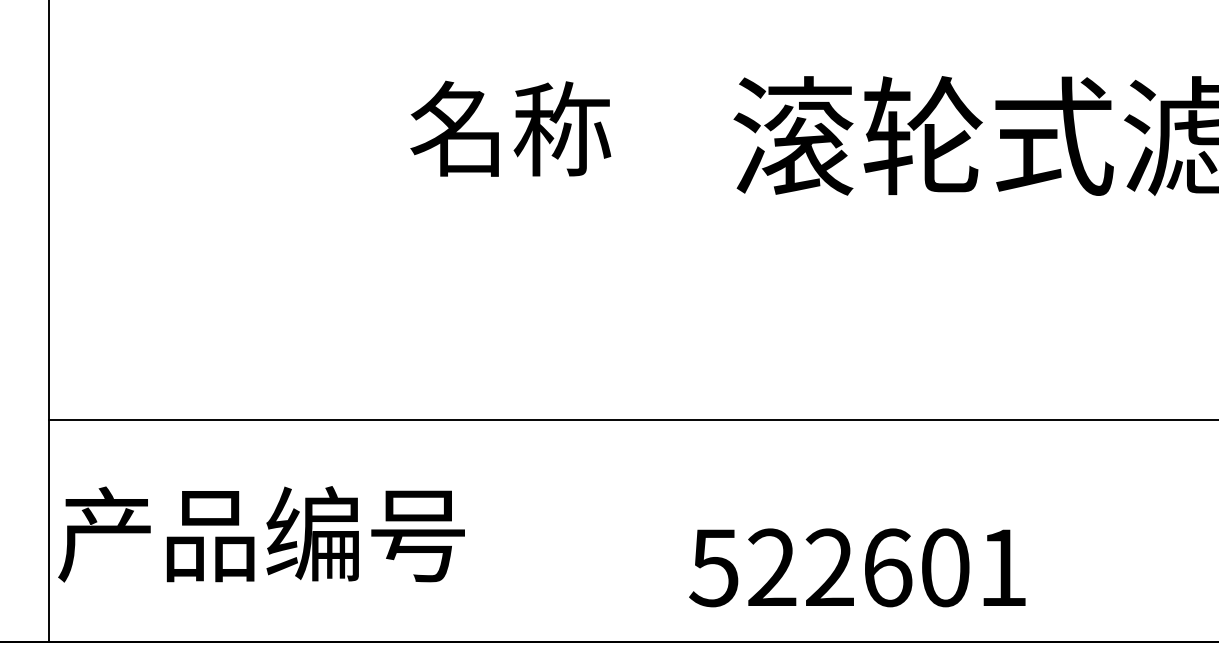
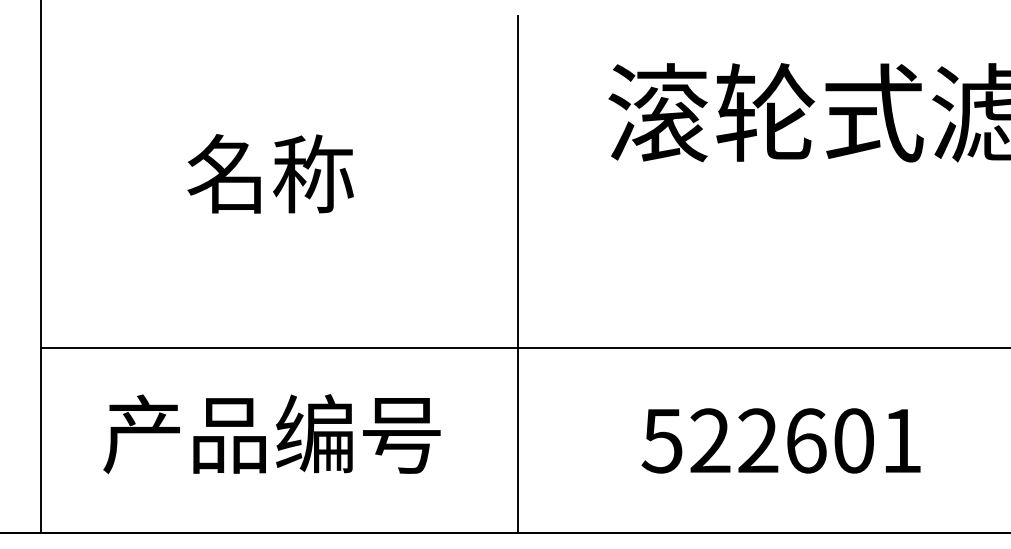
text: (510, 128) -> (270, 173), moved
line: (623, 331) -> (517, 274), added
text: (261, 534) -> (271, 434), moved
text: (856, 567) -> (780, 440), moved

